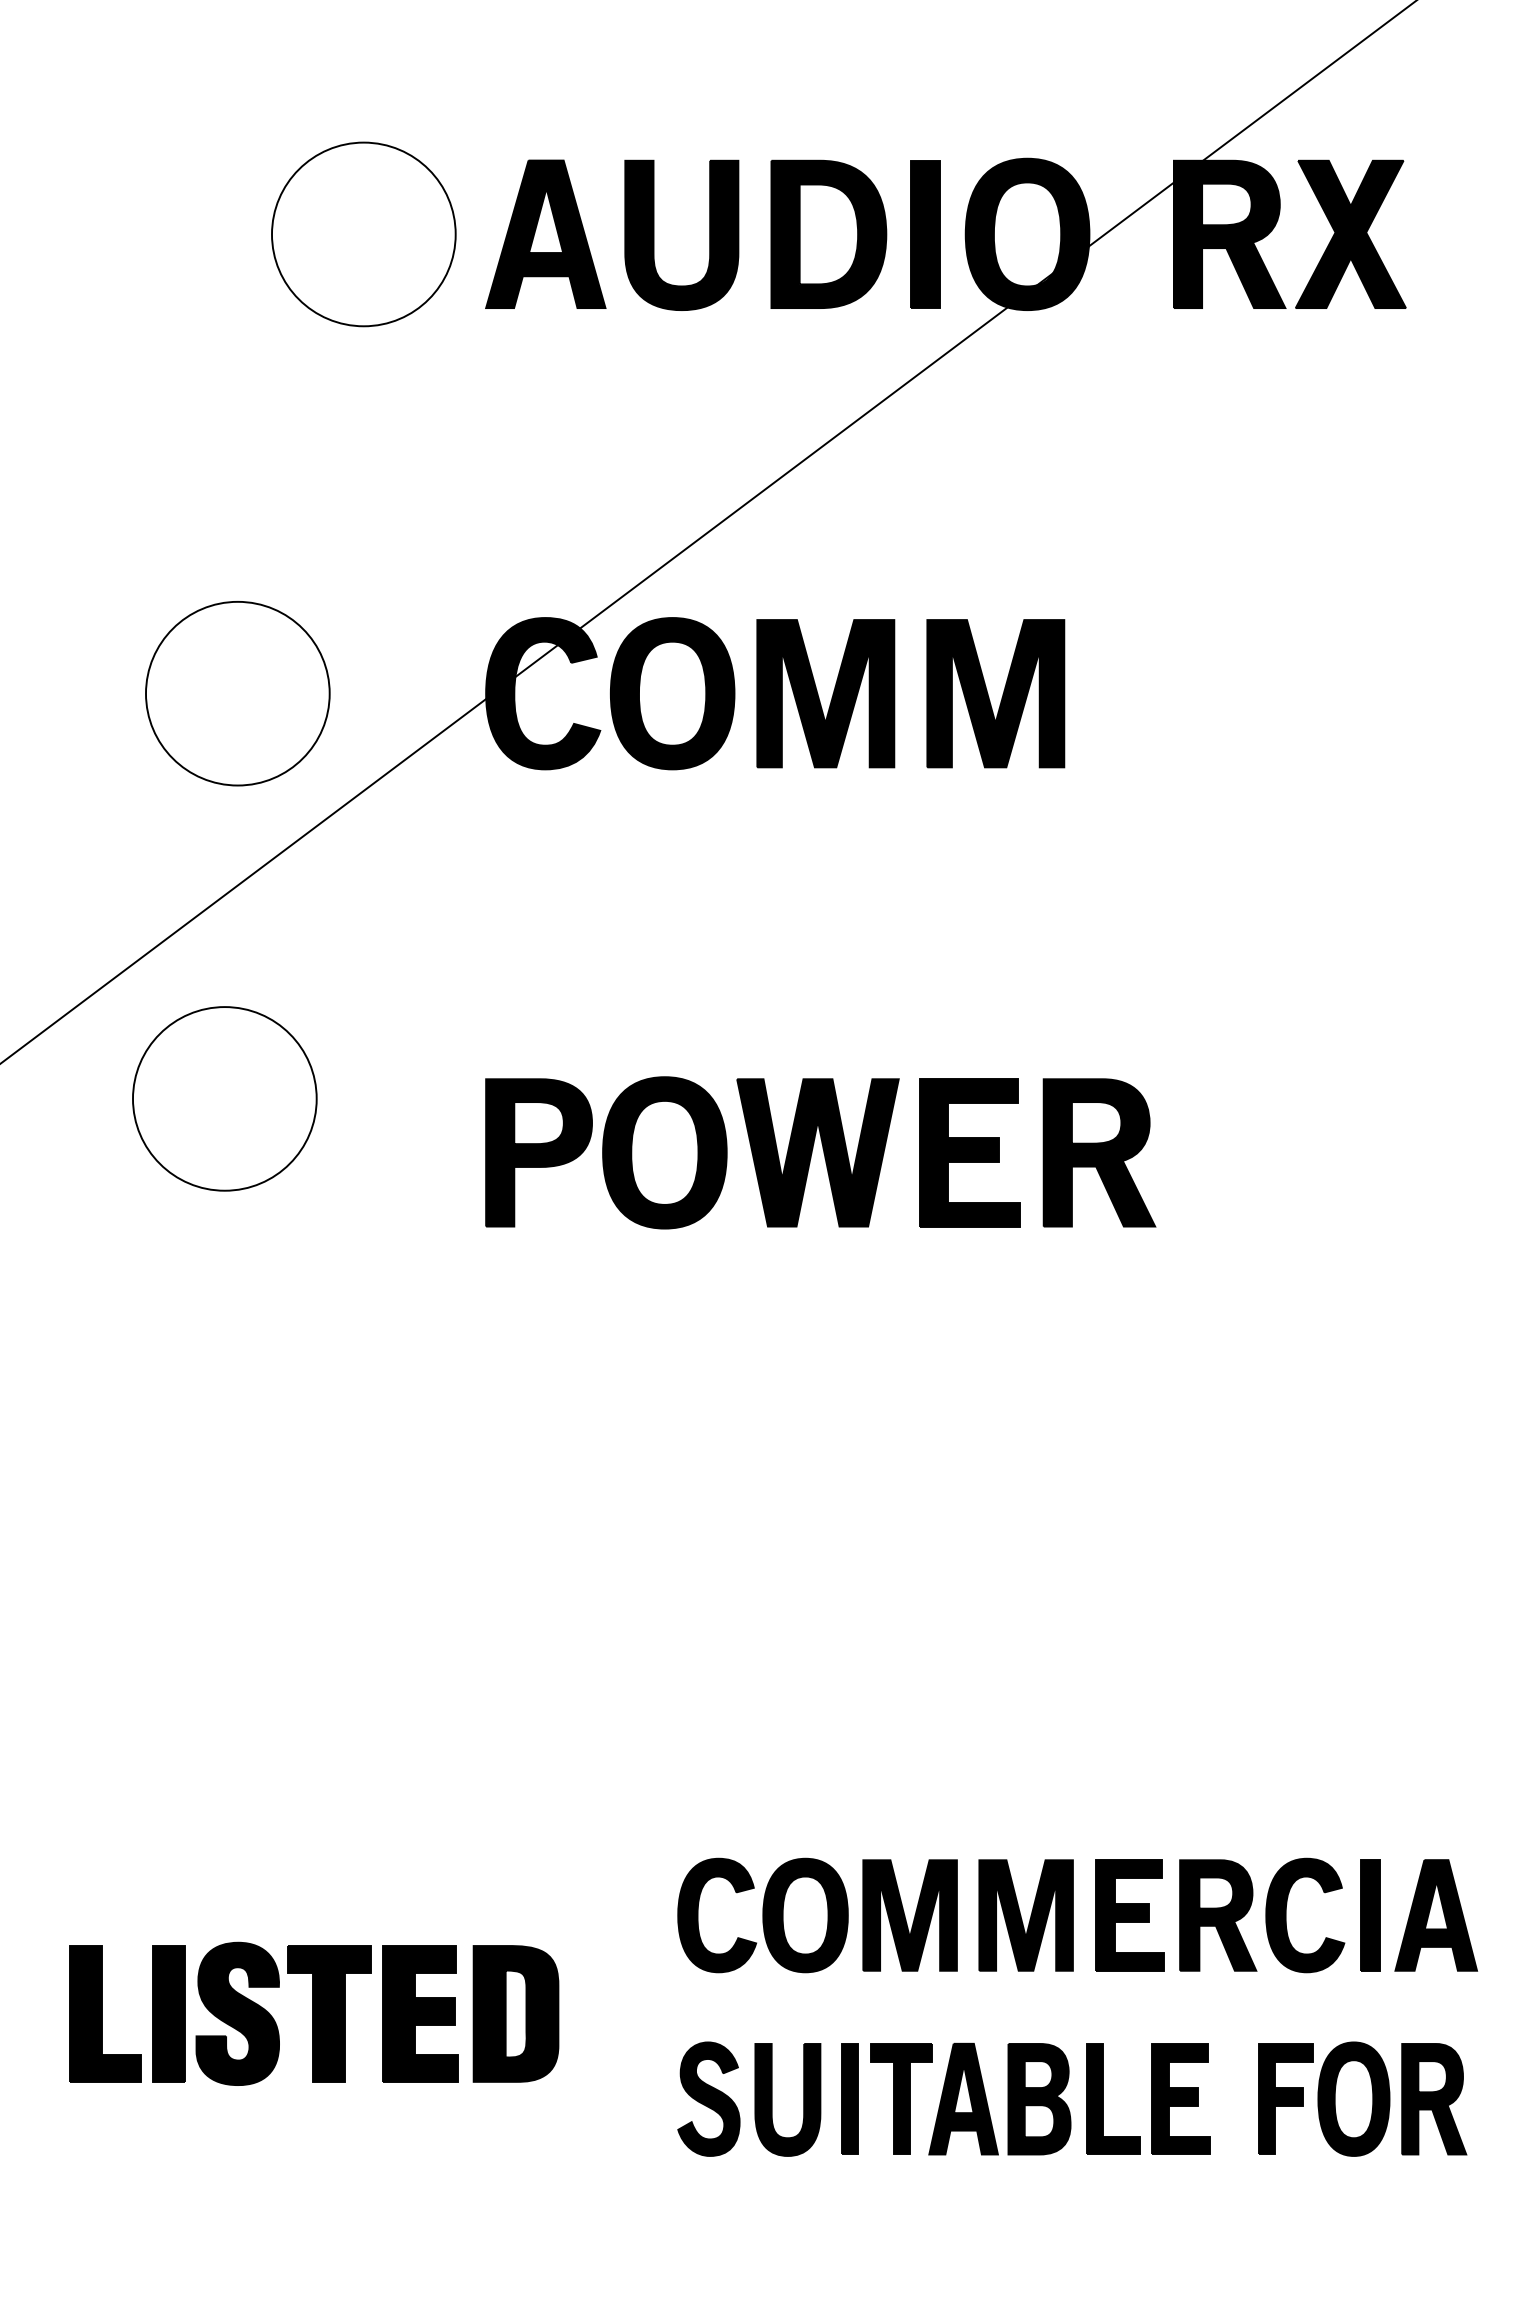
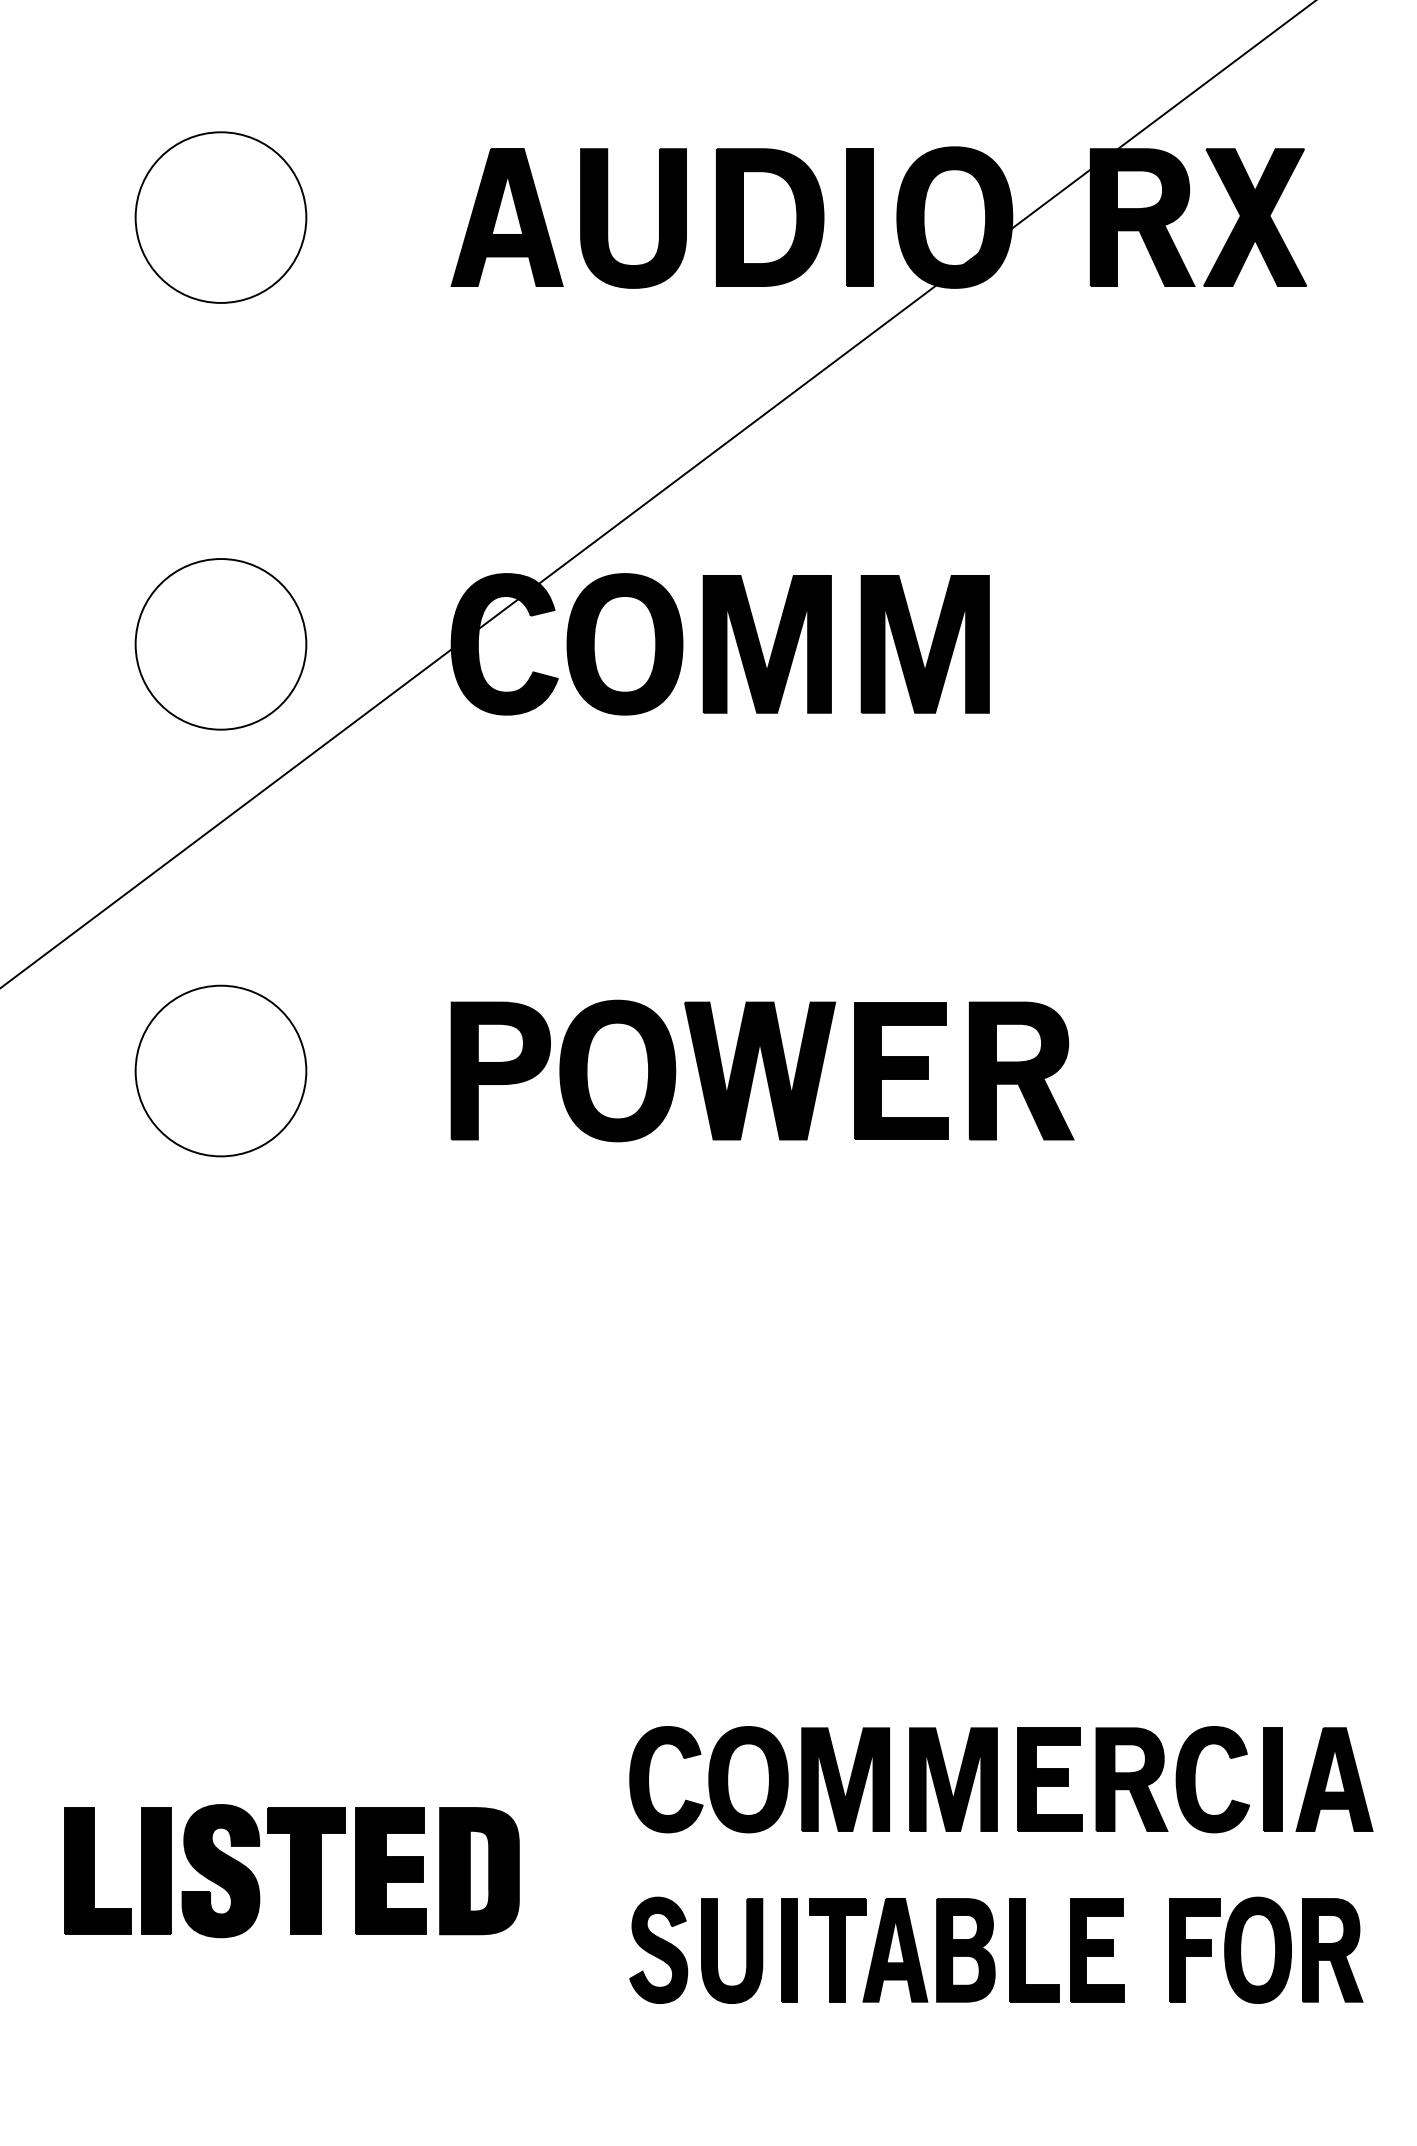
part: (363, 234) -> (220, 217), moved
part: (224, 1098) -> (220, 1070), moved

